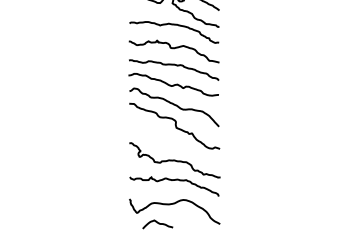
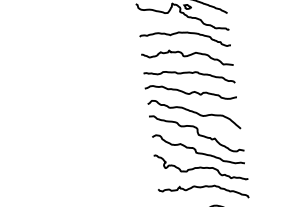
curve: (172, 142) -> (196, 149), added

